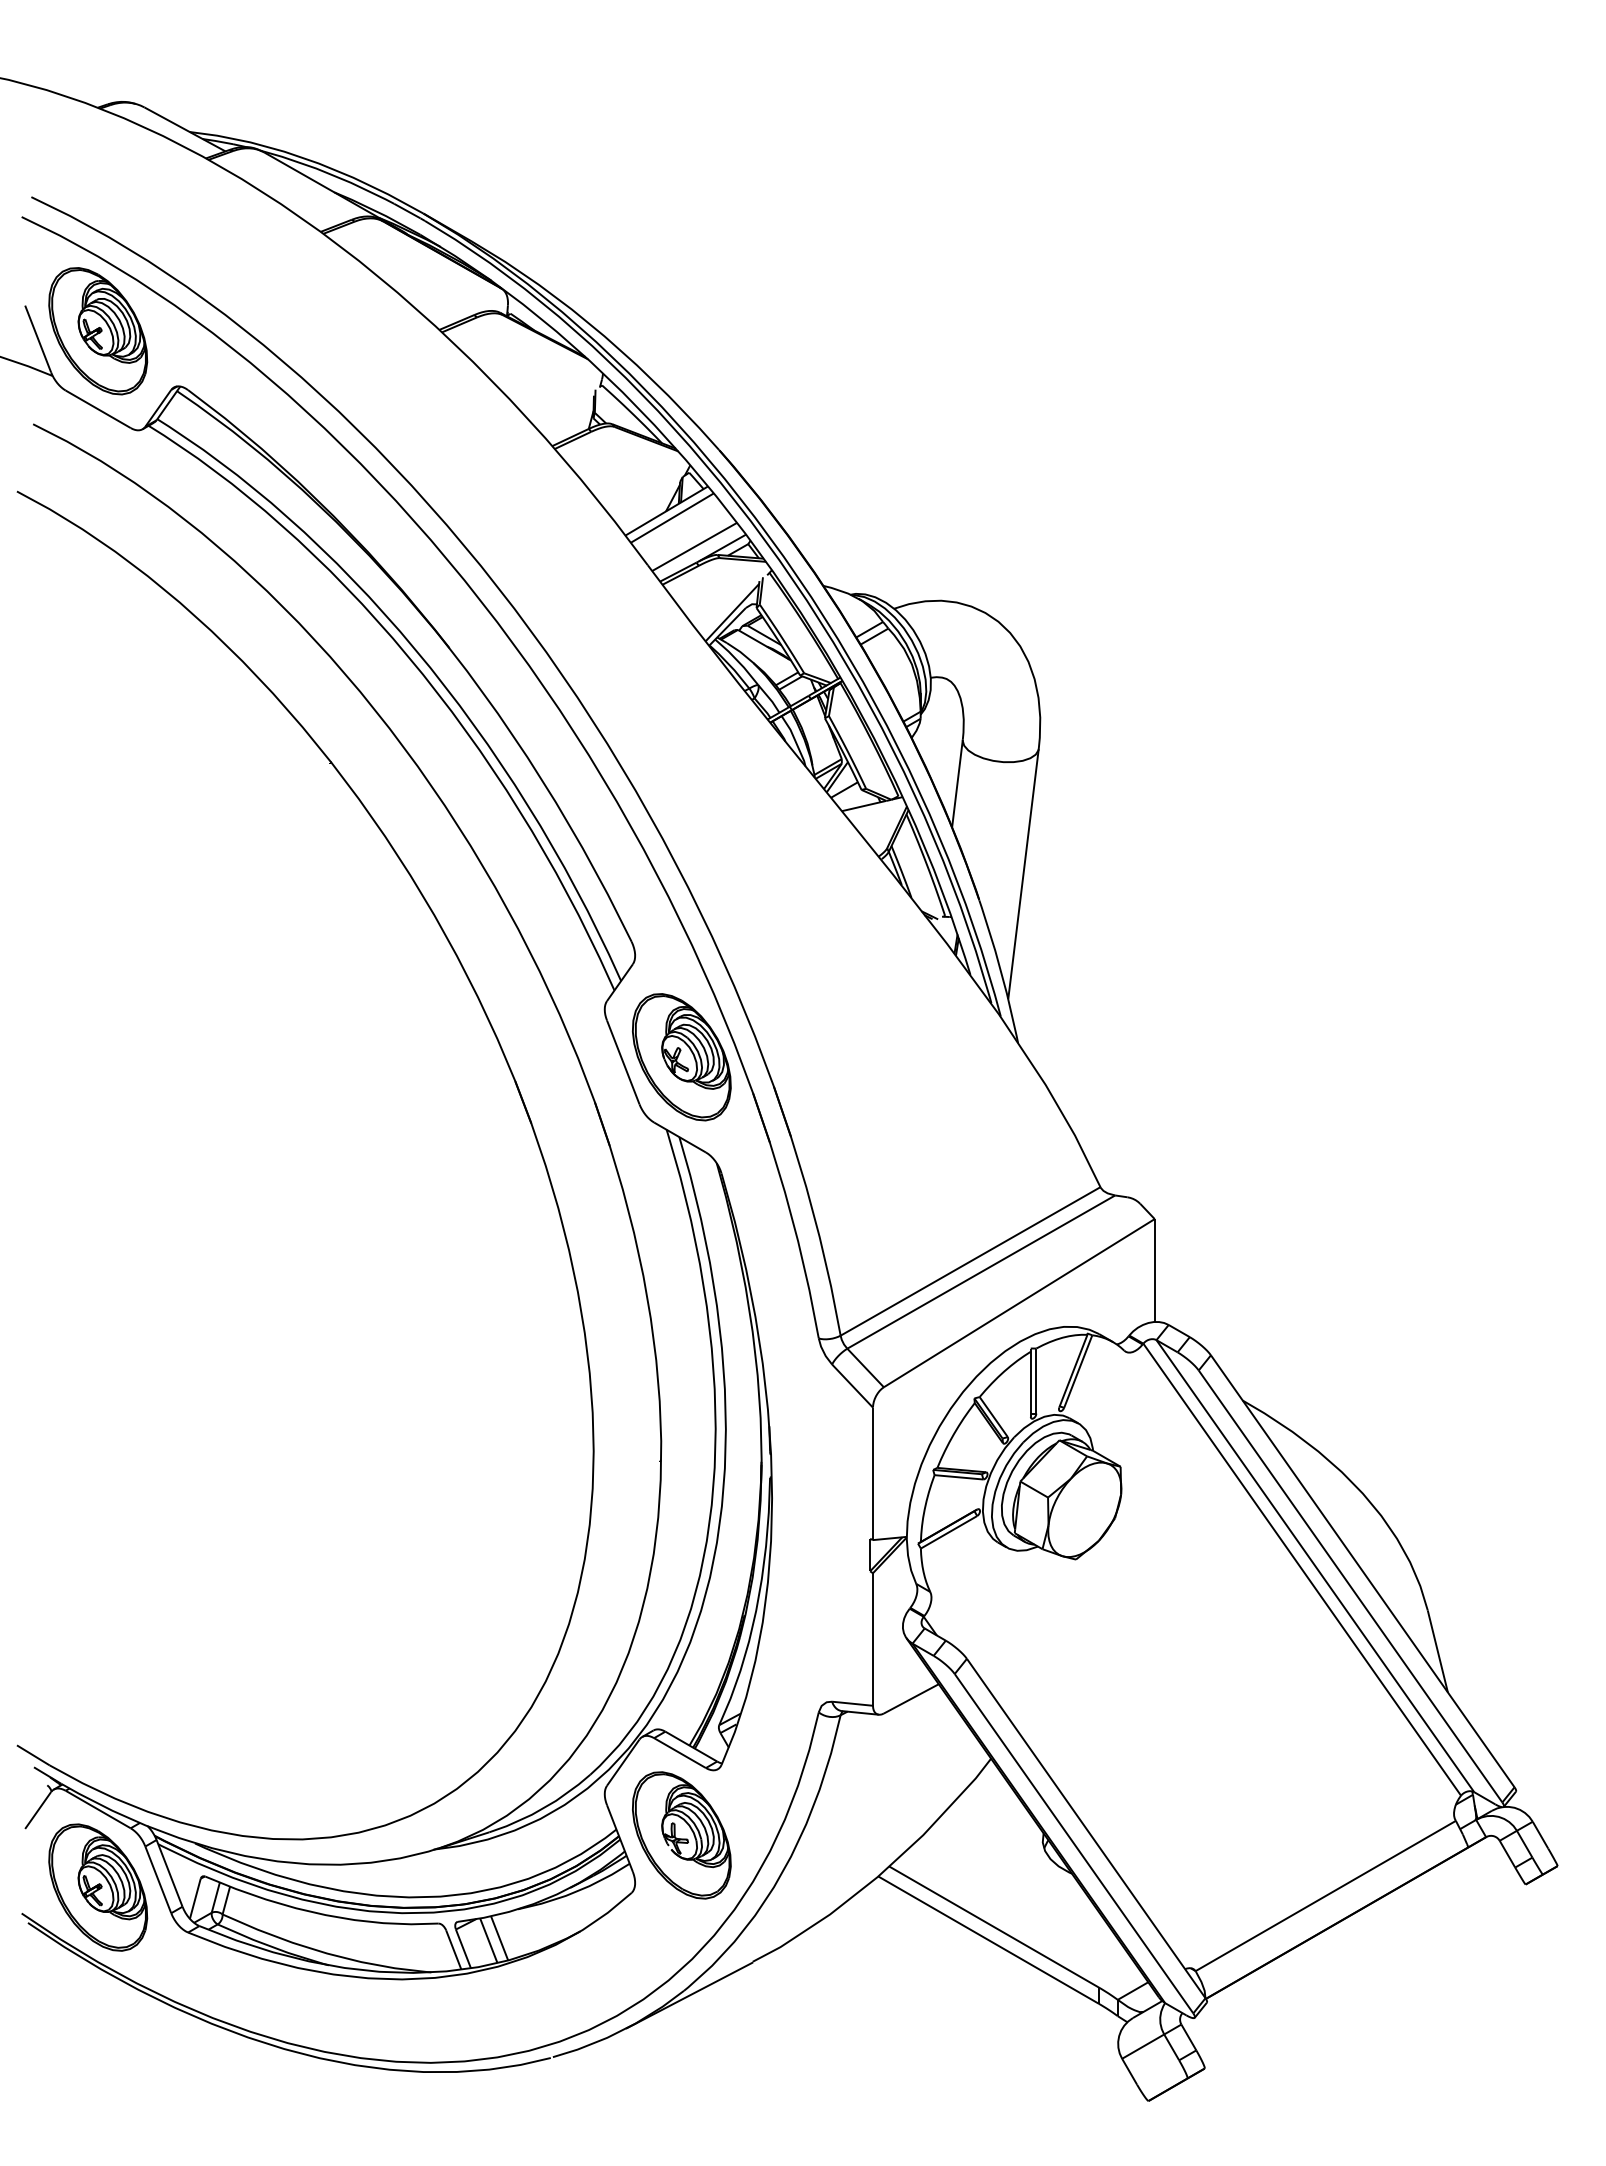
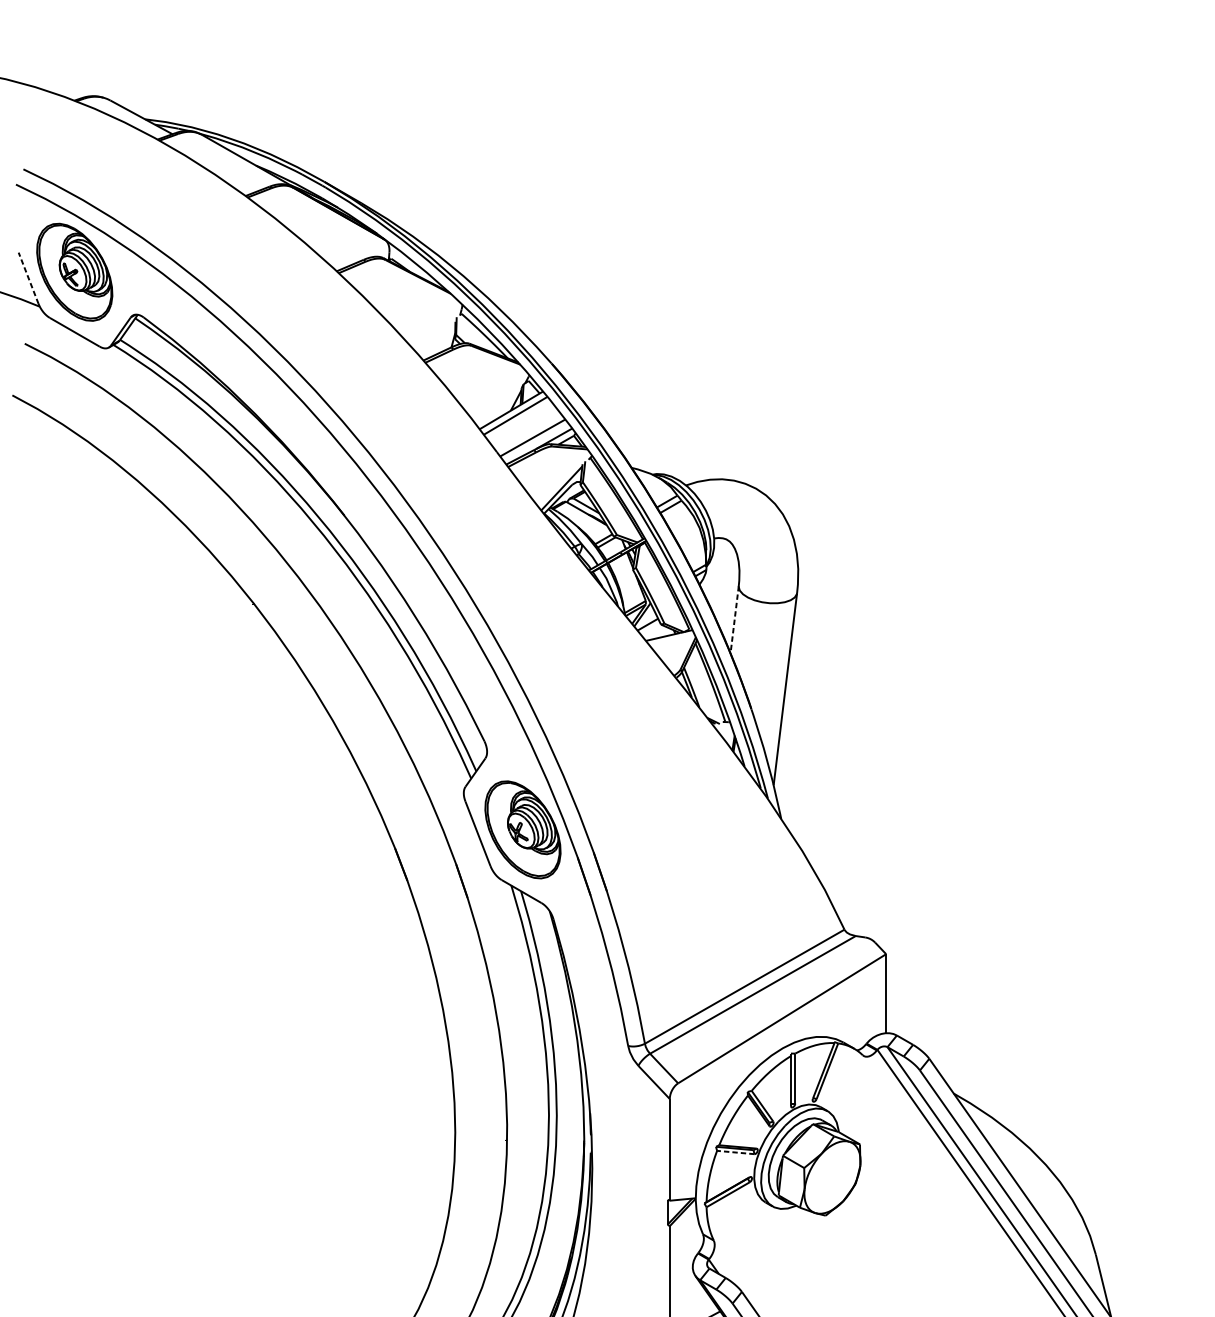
line: (38, 338) -> (28, 277), solid -> dashed
line: (957, 784) -> (734, 620), solid -> dashed
line: (958, 1477) -> (735, 1152), solid -> dashed

